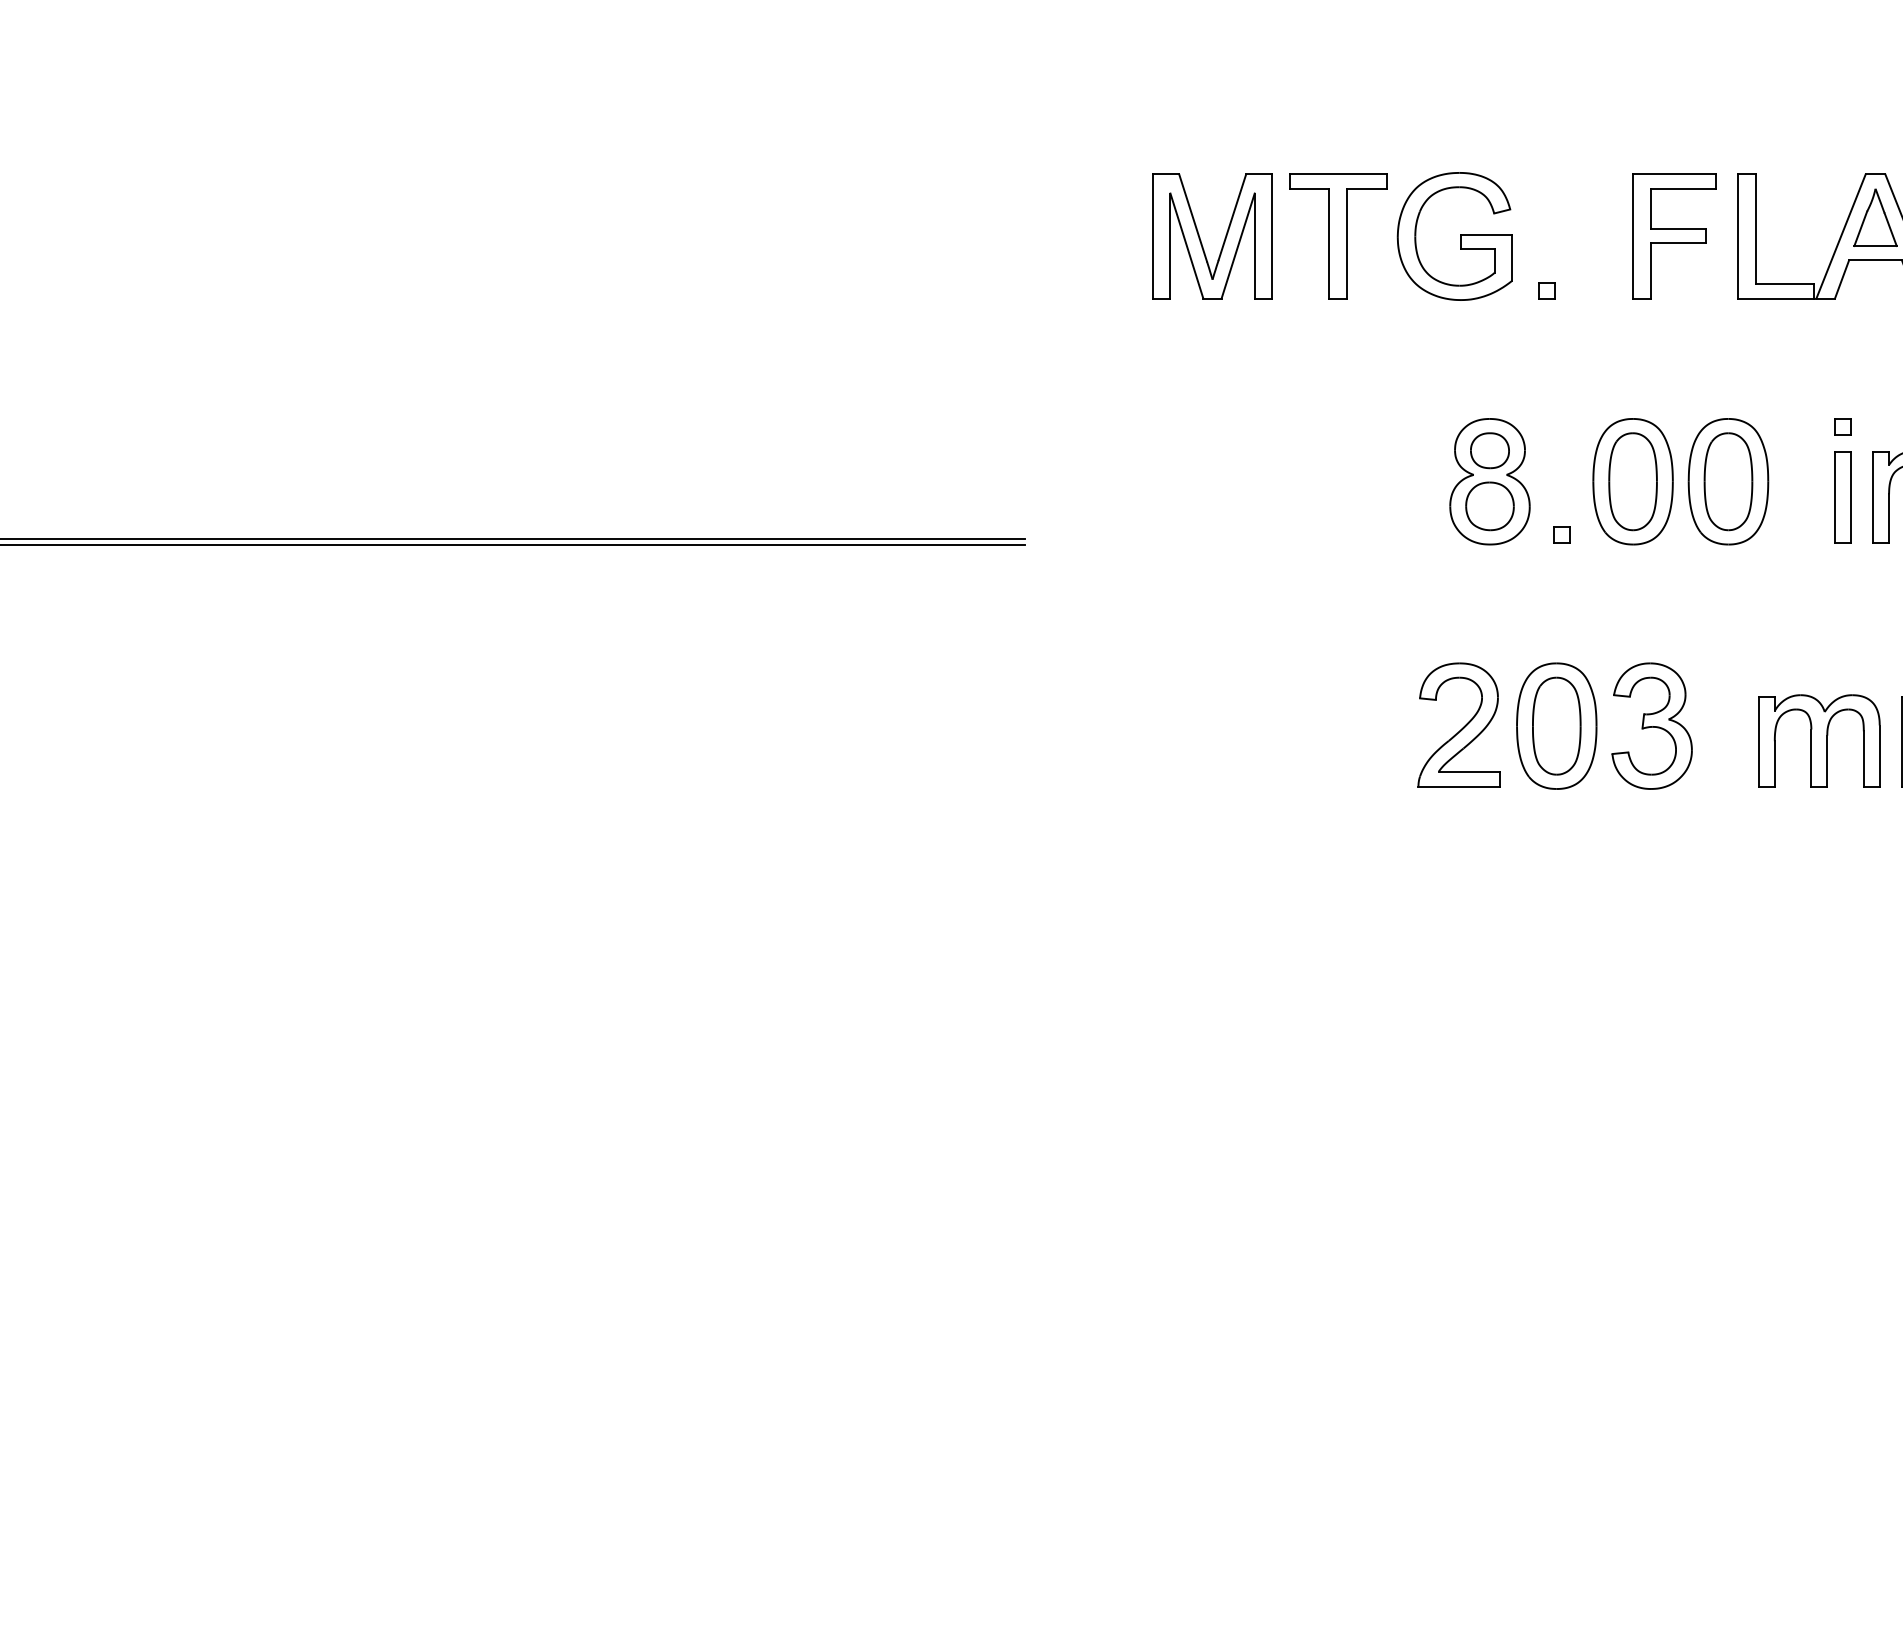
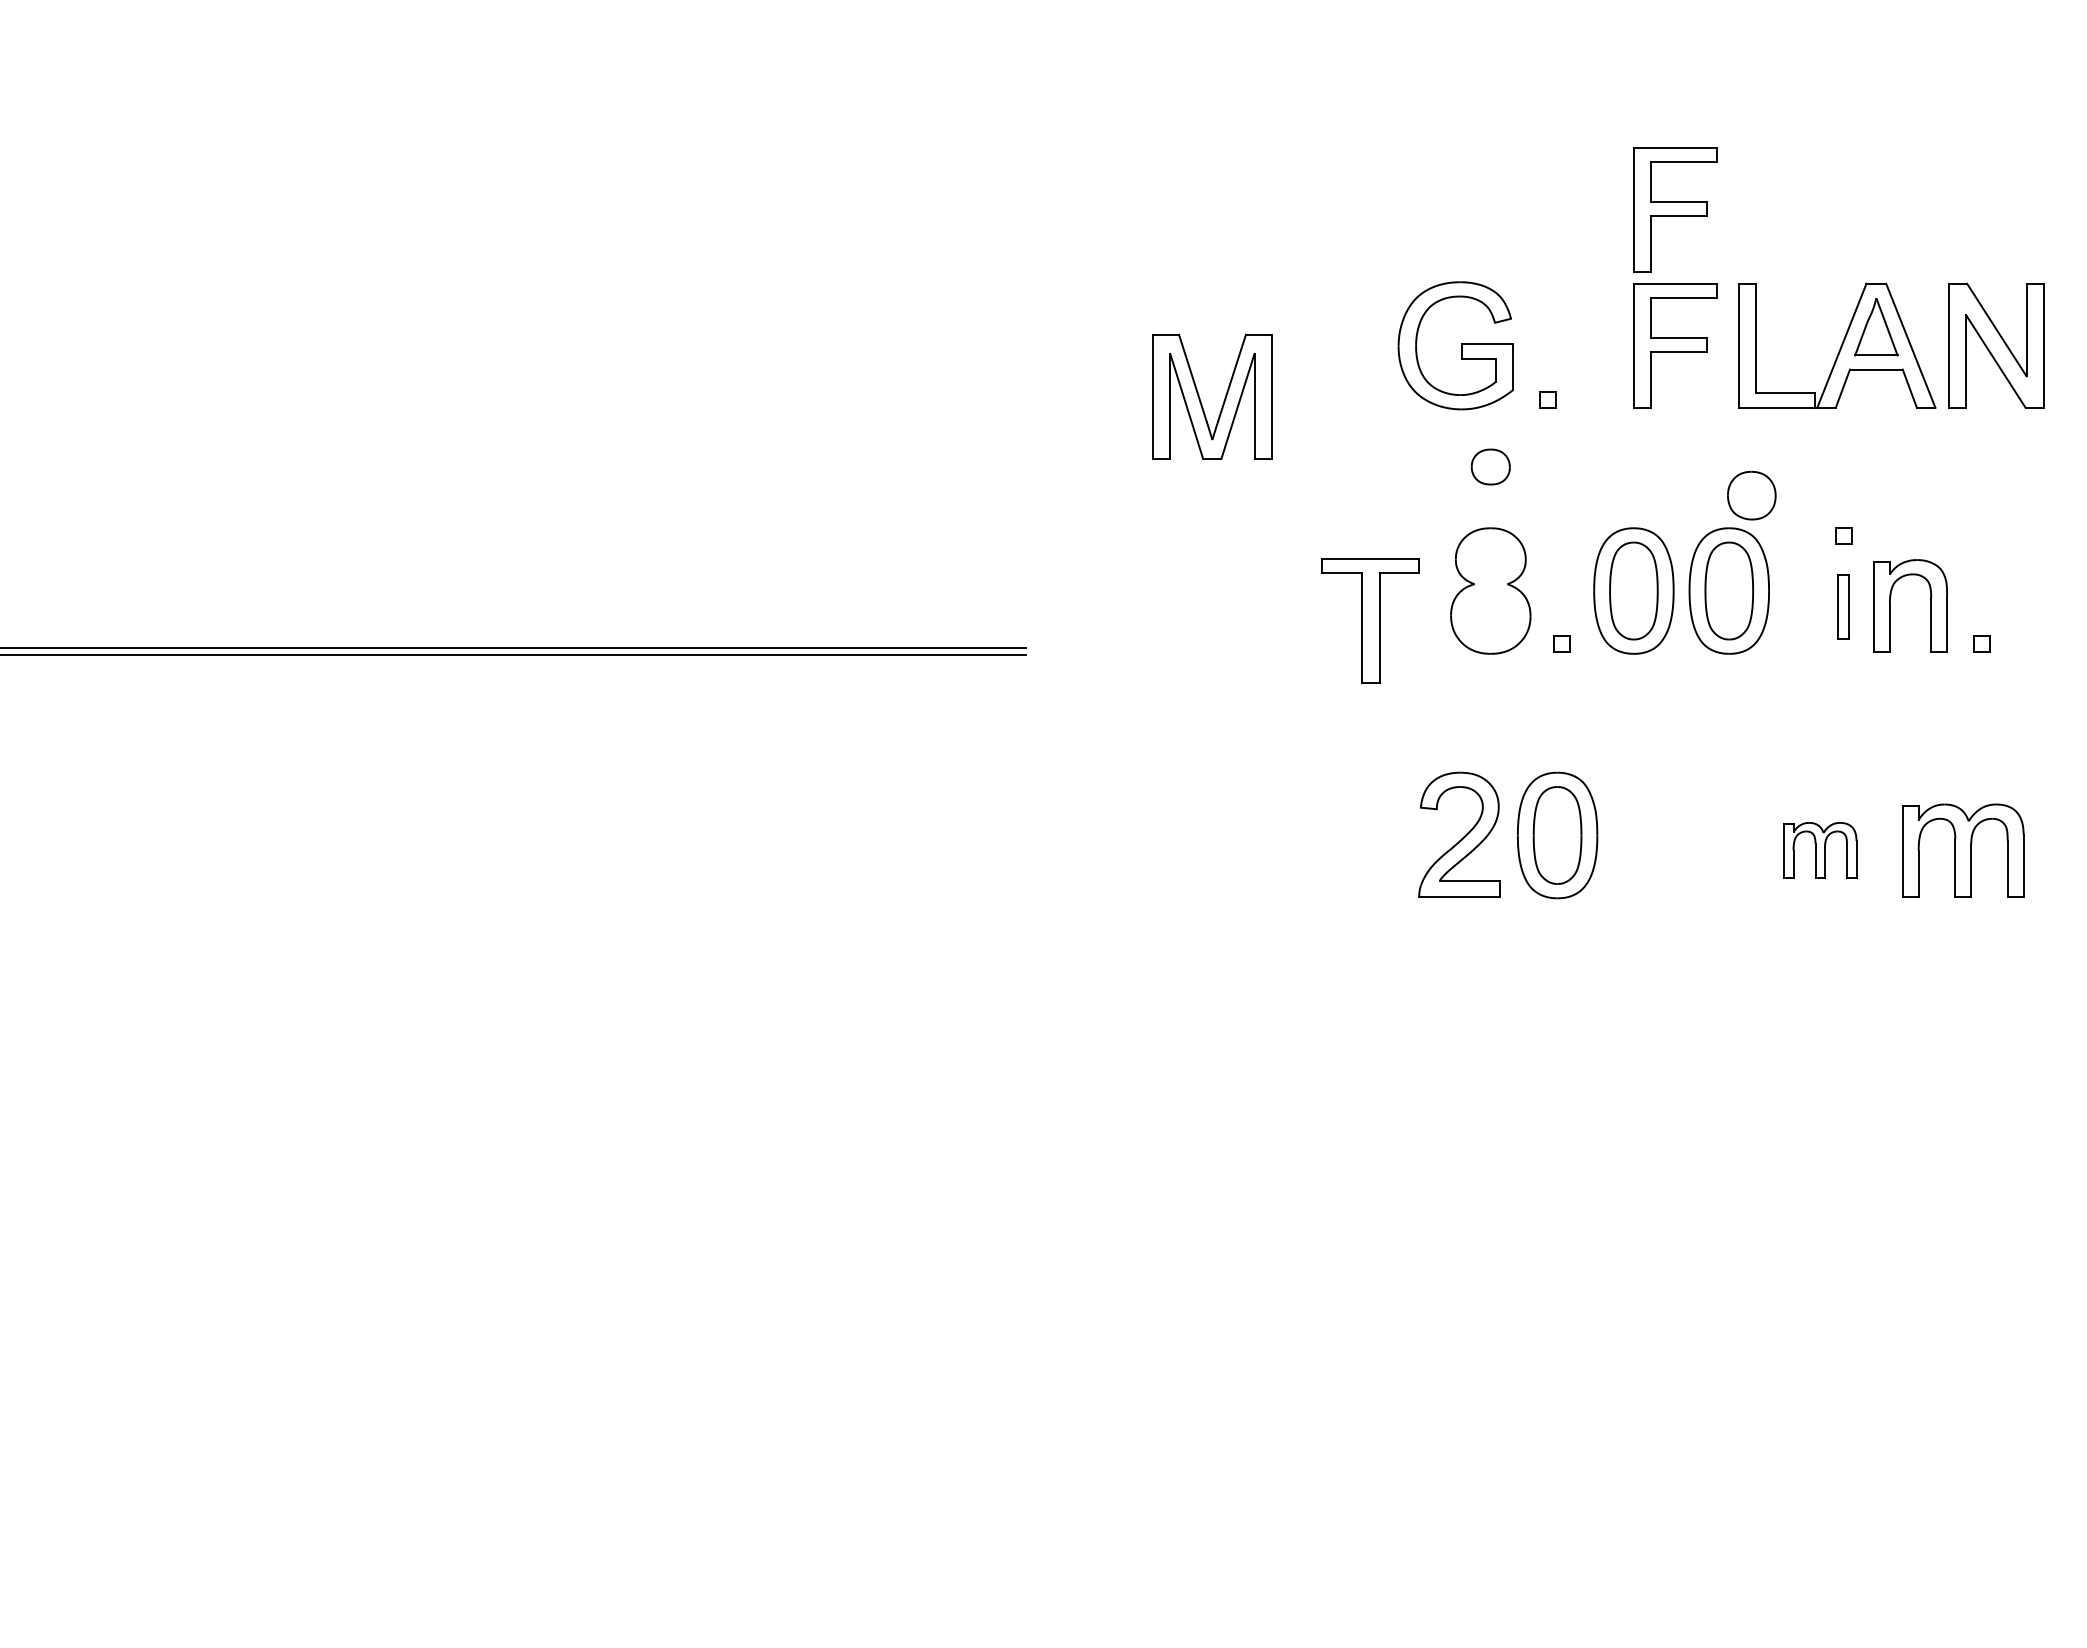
part: (1674, 100) -> (1675, 209), added
part: (1337, 236) -> (1370, 620), moved
part: (1223, 240) -> (1223, 400), moved
part: (1489, 450) -> (1490, 466), moved
part: (1842, 497) -> (1843, 606), size x0.7
part: (1489, 506) -> (1751, 495), moved
part: (1651, 726) -> (1652, 835), removed
part: (1819, 741) -> (1820, 850), size x0.6

